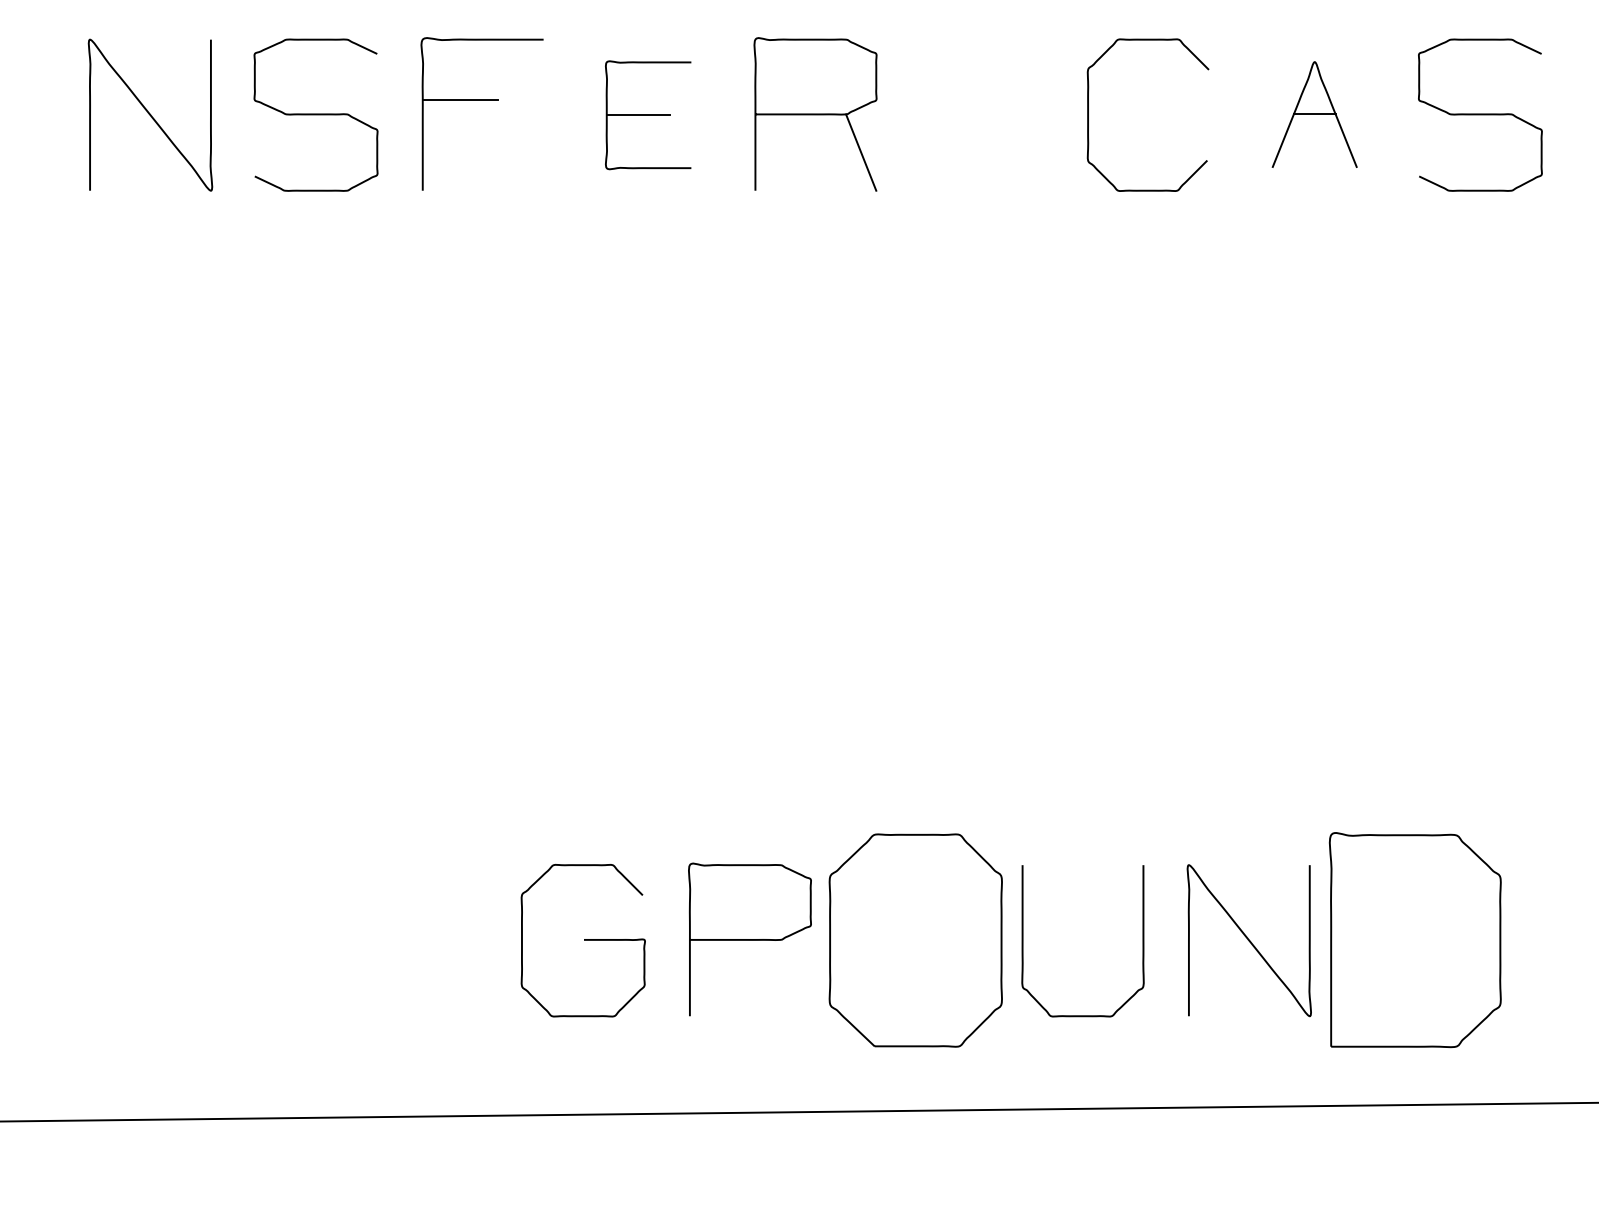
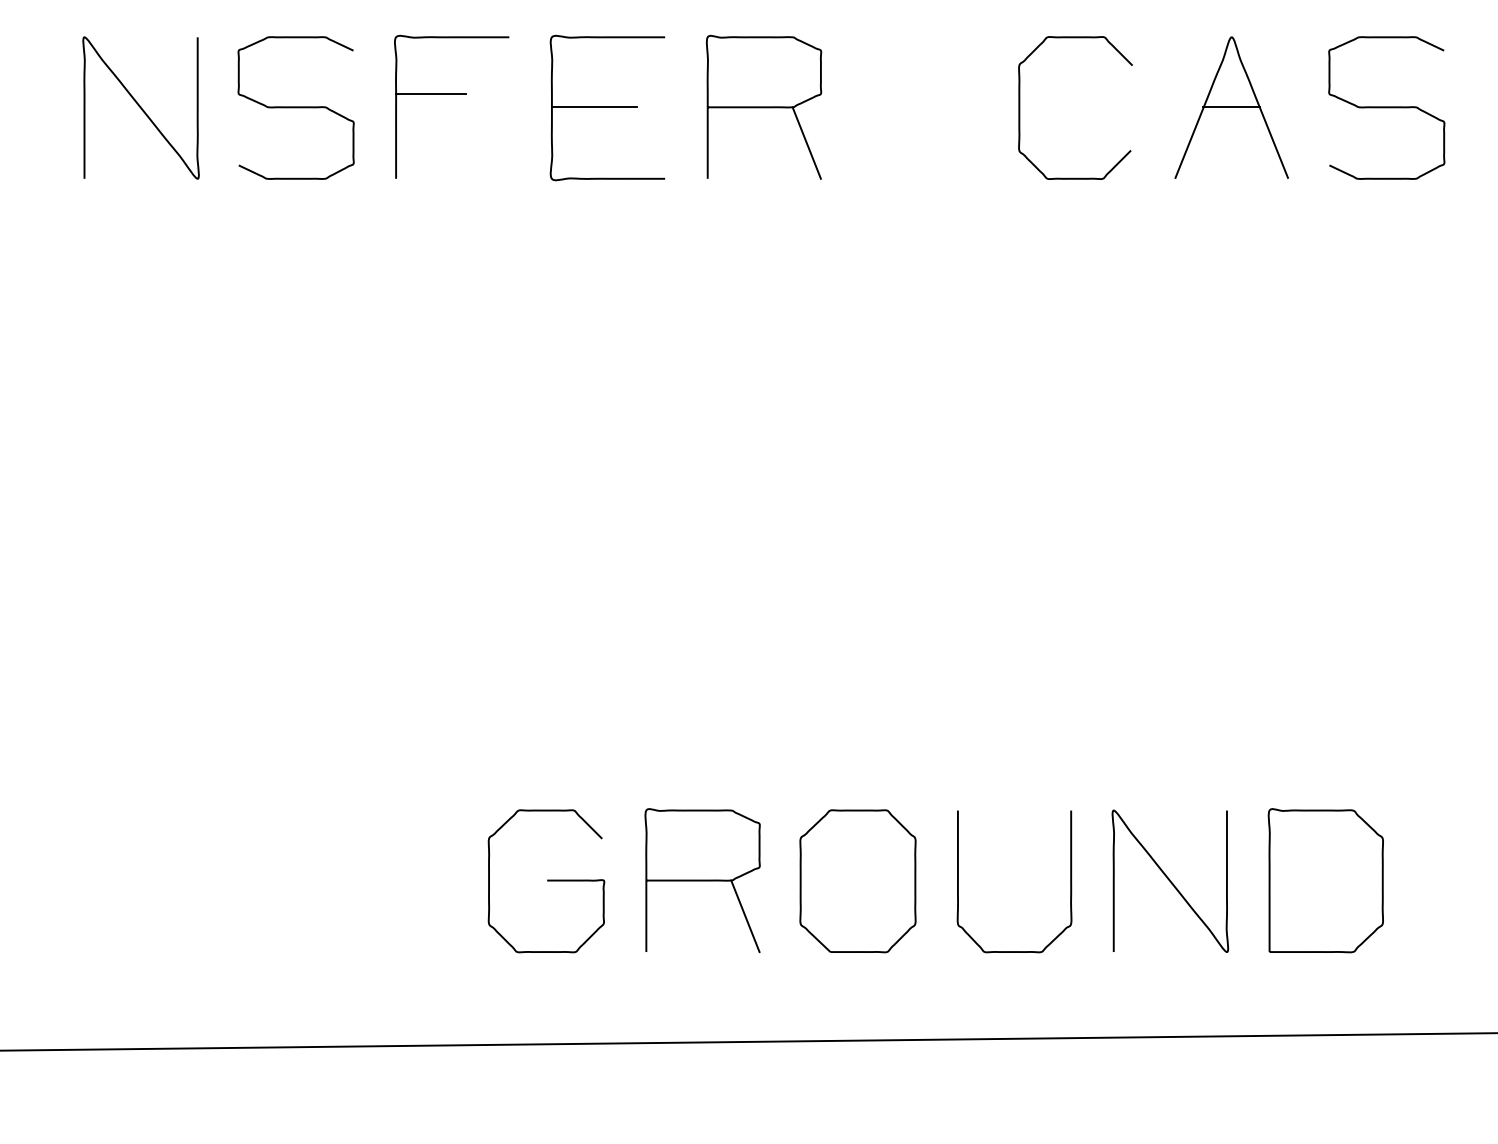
part: (1314, 114) -> (1231, 107), size x1.43
part: (647, 115) -> (606, 108), size x1.43
part: (1415, 939) -> (1326, 880), size x0.71
part: (915, 940) -> (857, 881), size x0.71
line: (795, 977) -> (745, 915), added

